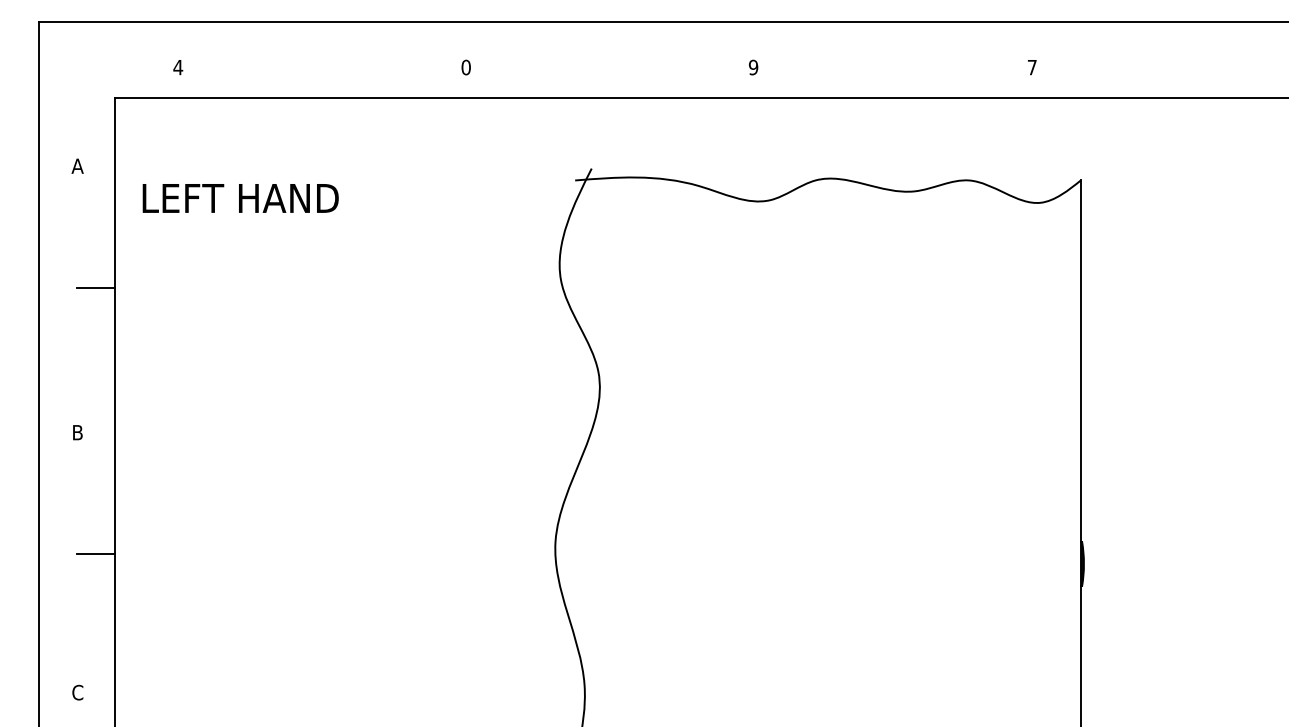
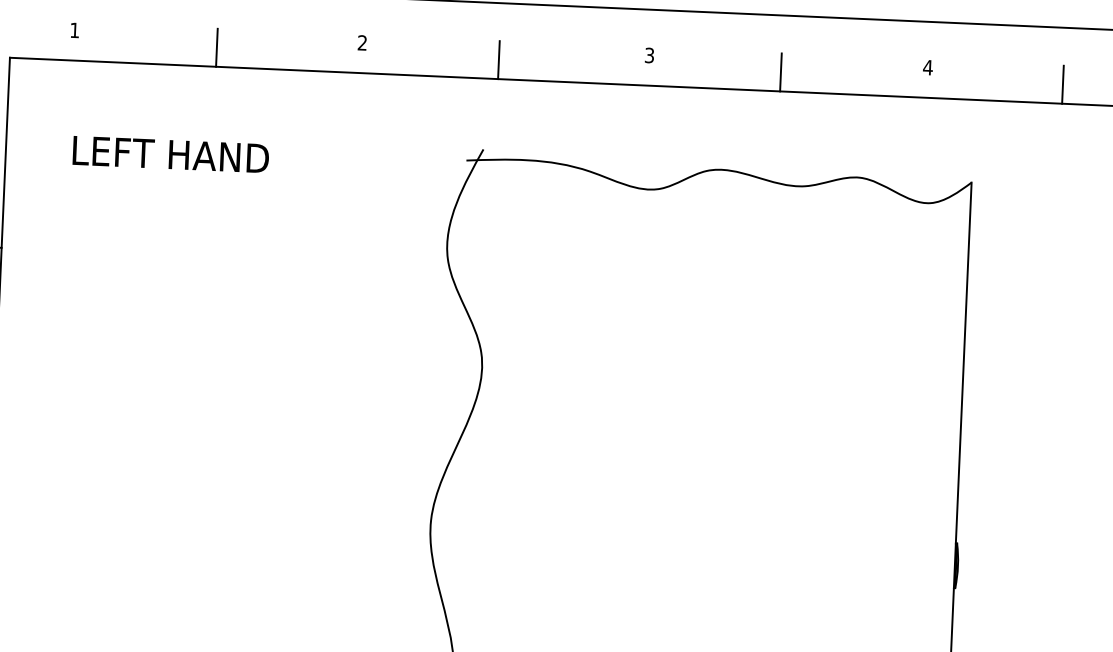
text: (178, 67) -> (75, 30), 4 -> 1
text: (465, 67) -> (361, 42), 0 -> 2
text: (753, 67) -> (649, 55), 9 -> 3
text: (1032, 67) -> (928, 67), 7 -> 4
line: (320, 78) -> (216, 47), added
line: (603, 78) -> (499, 59), added
line: (885, 78) -> (780, 72), added
line: (1167, 78) -> (1062, 84), added
text: (240, 198) -> (170, 154), moved

